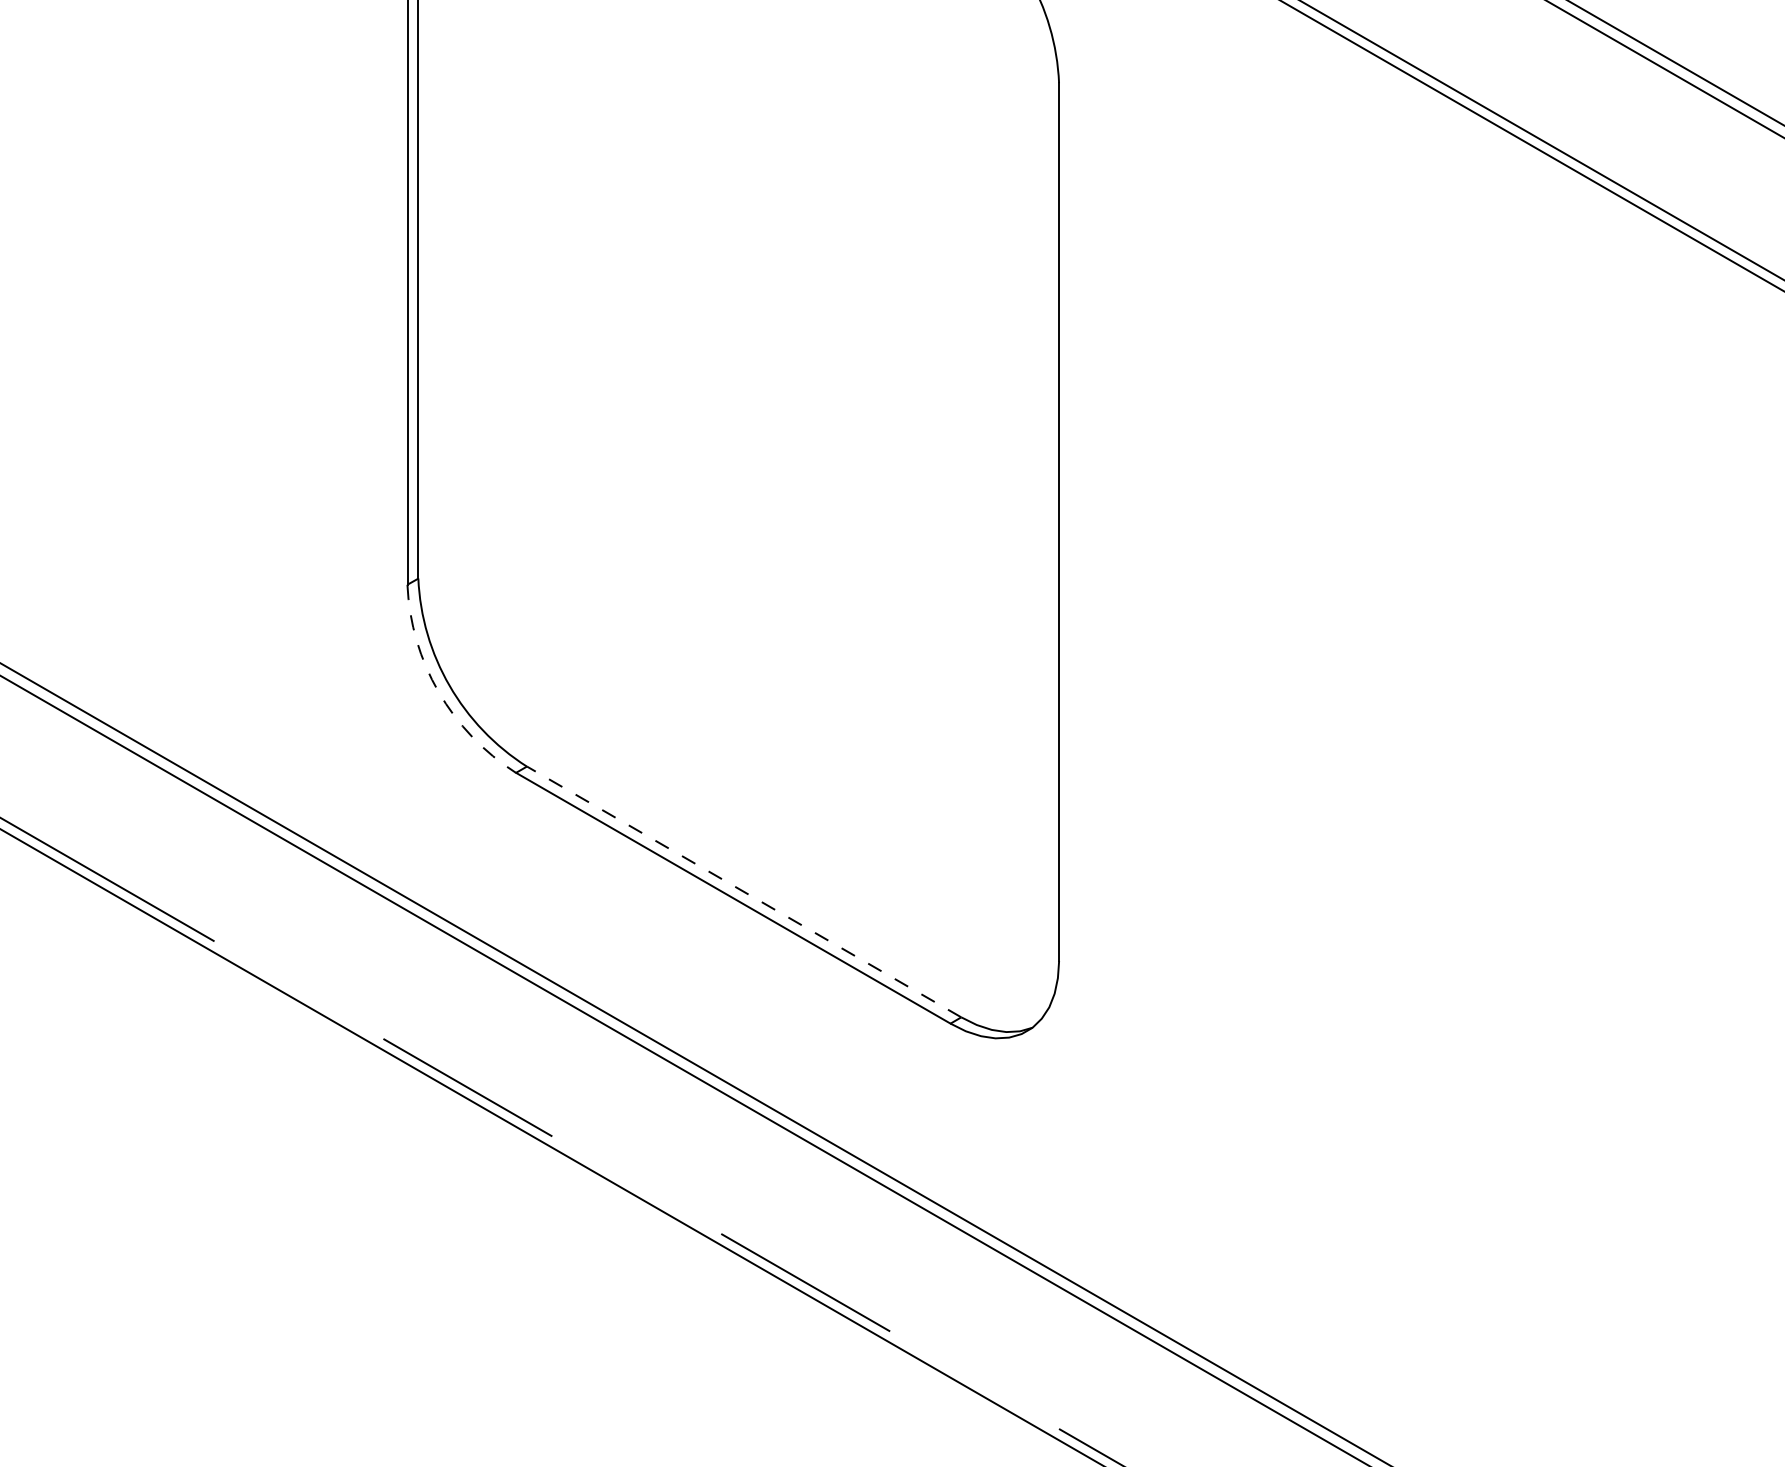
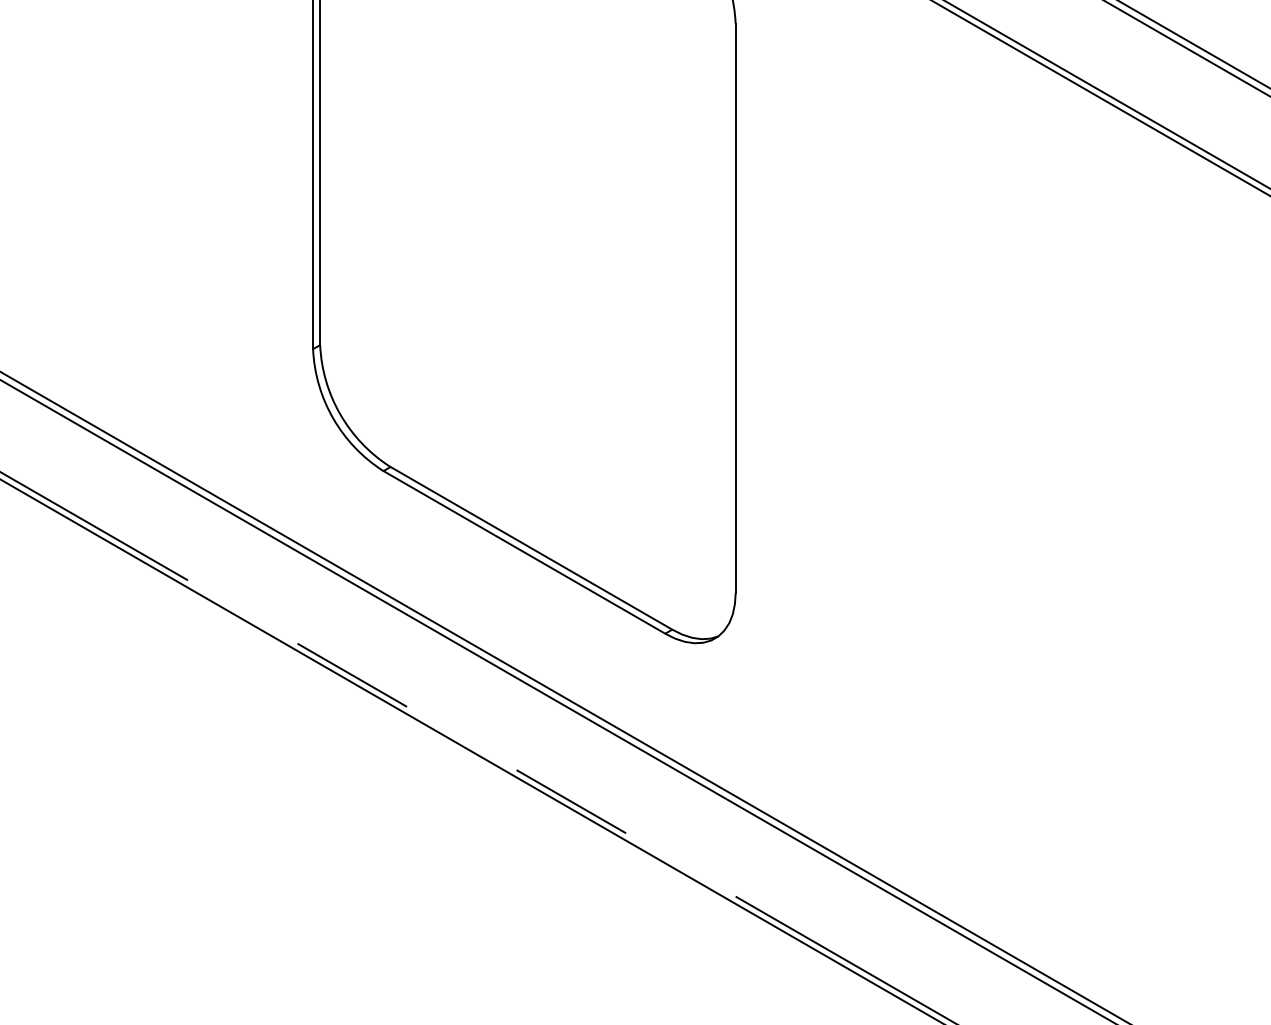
arc: (438, 691) -> (333, 418), dashed -> solid
line: (744, 892) -> (531, 548), dashed -> solid

